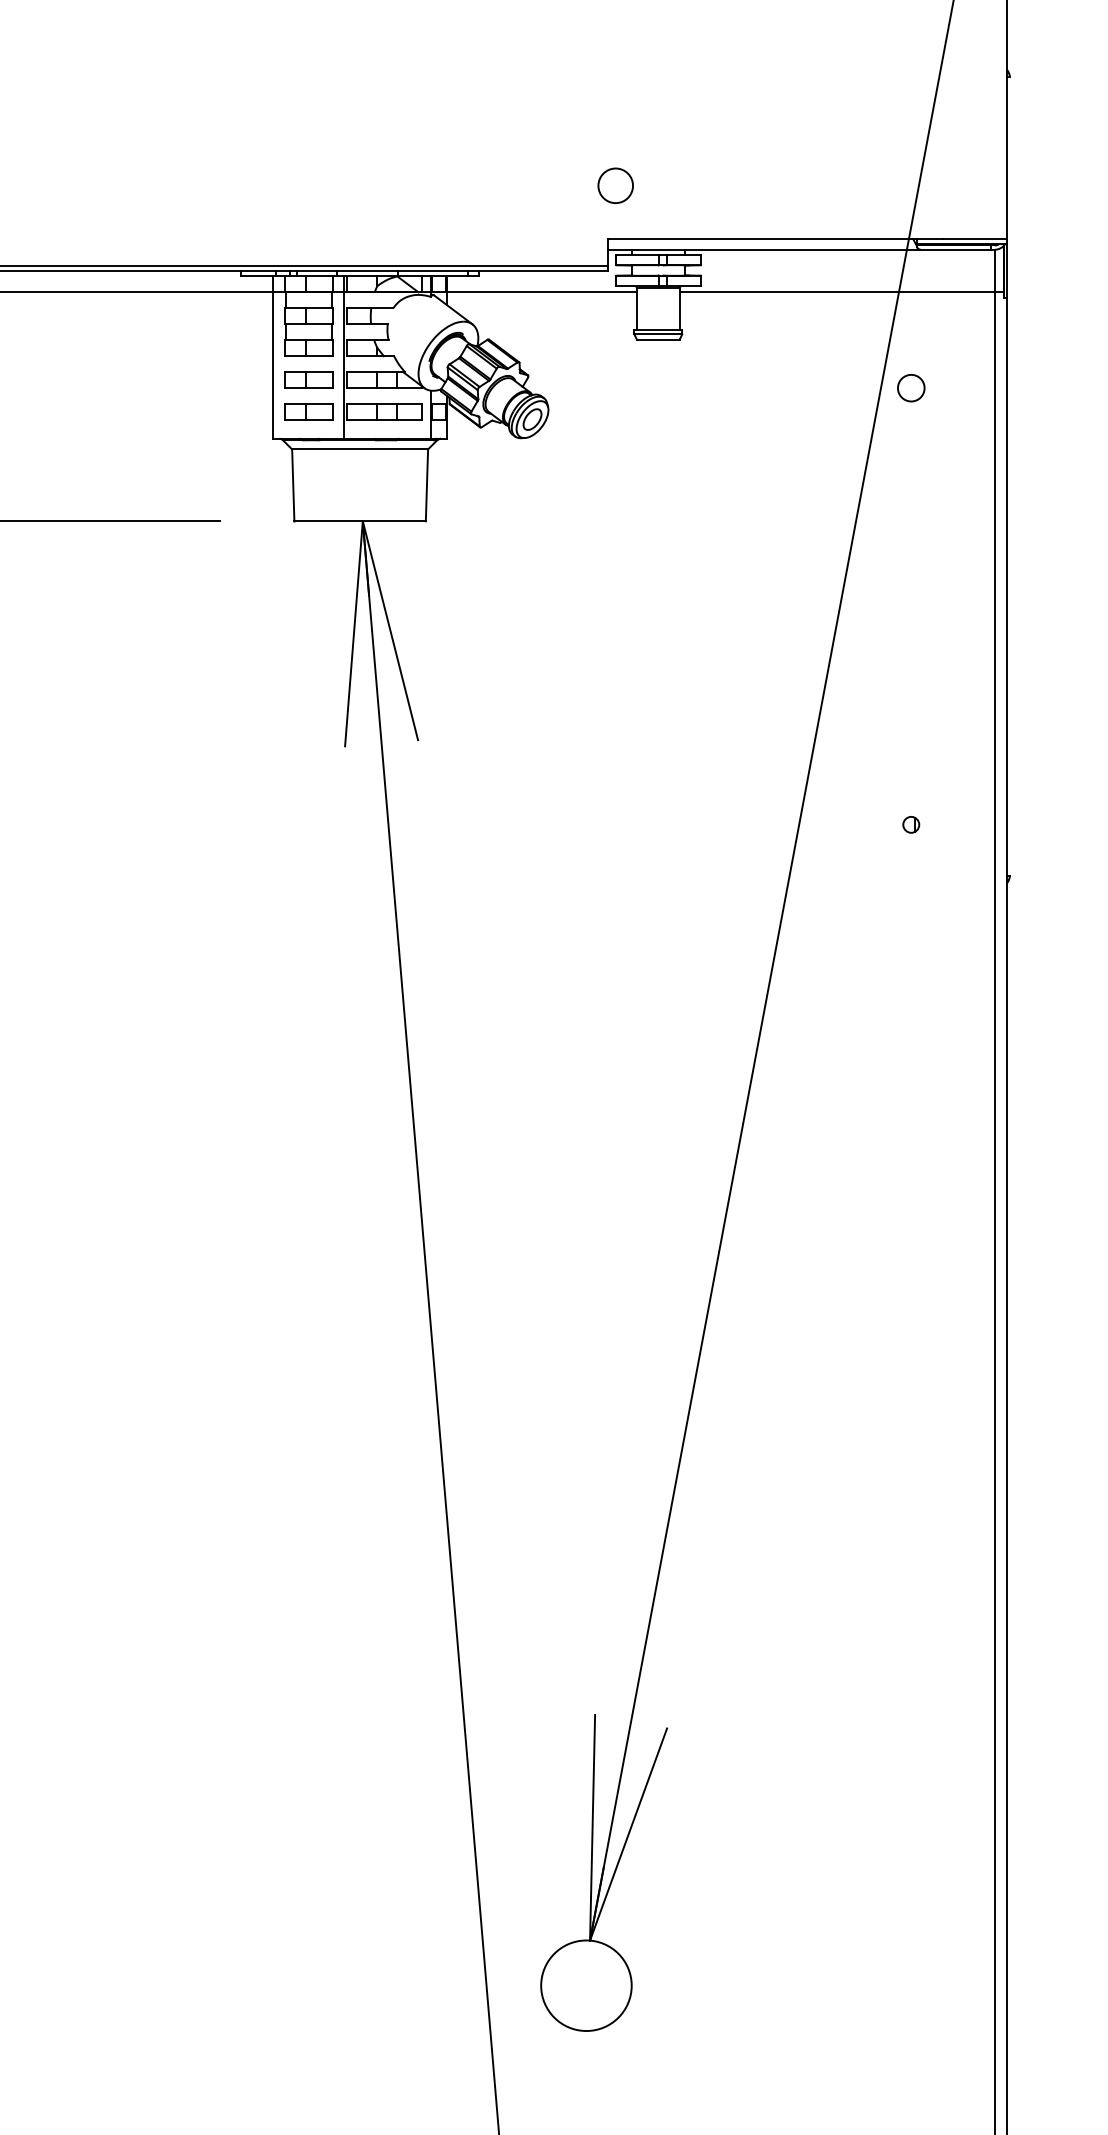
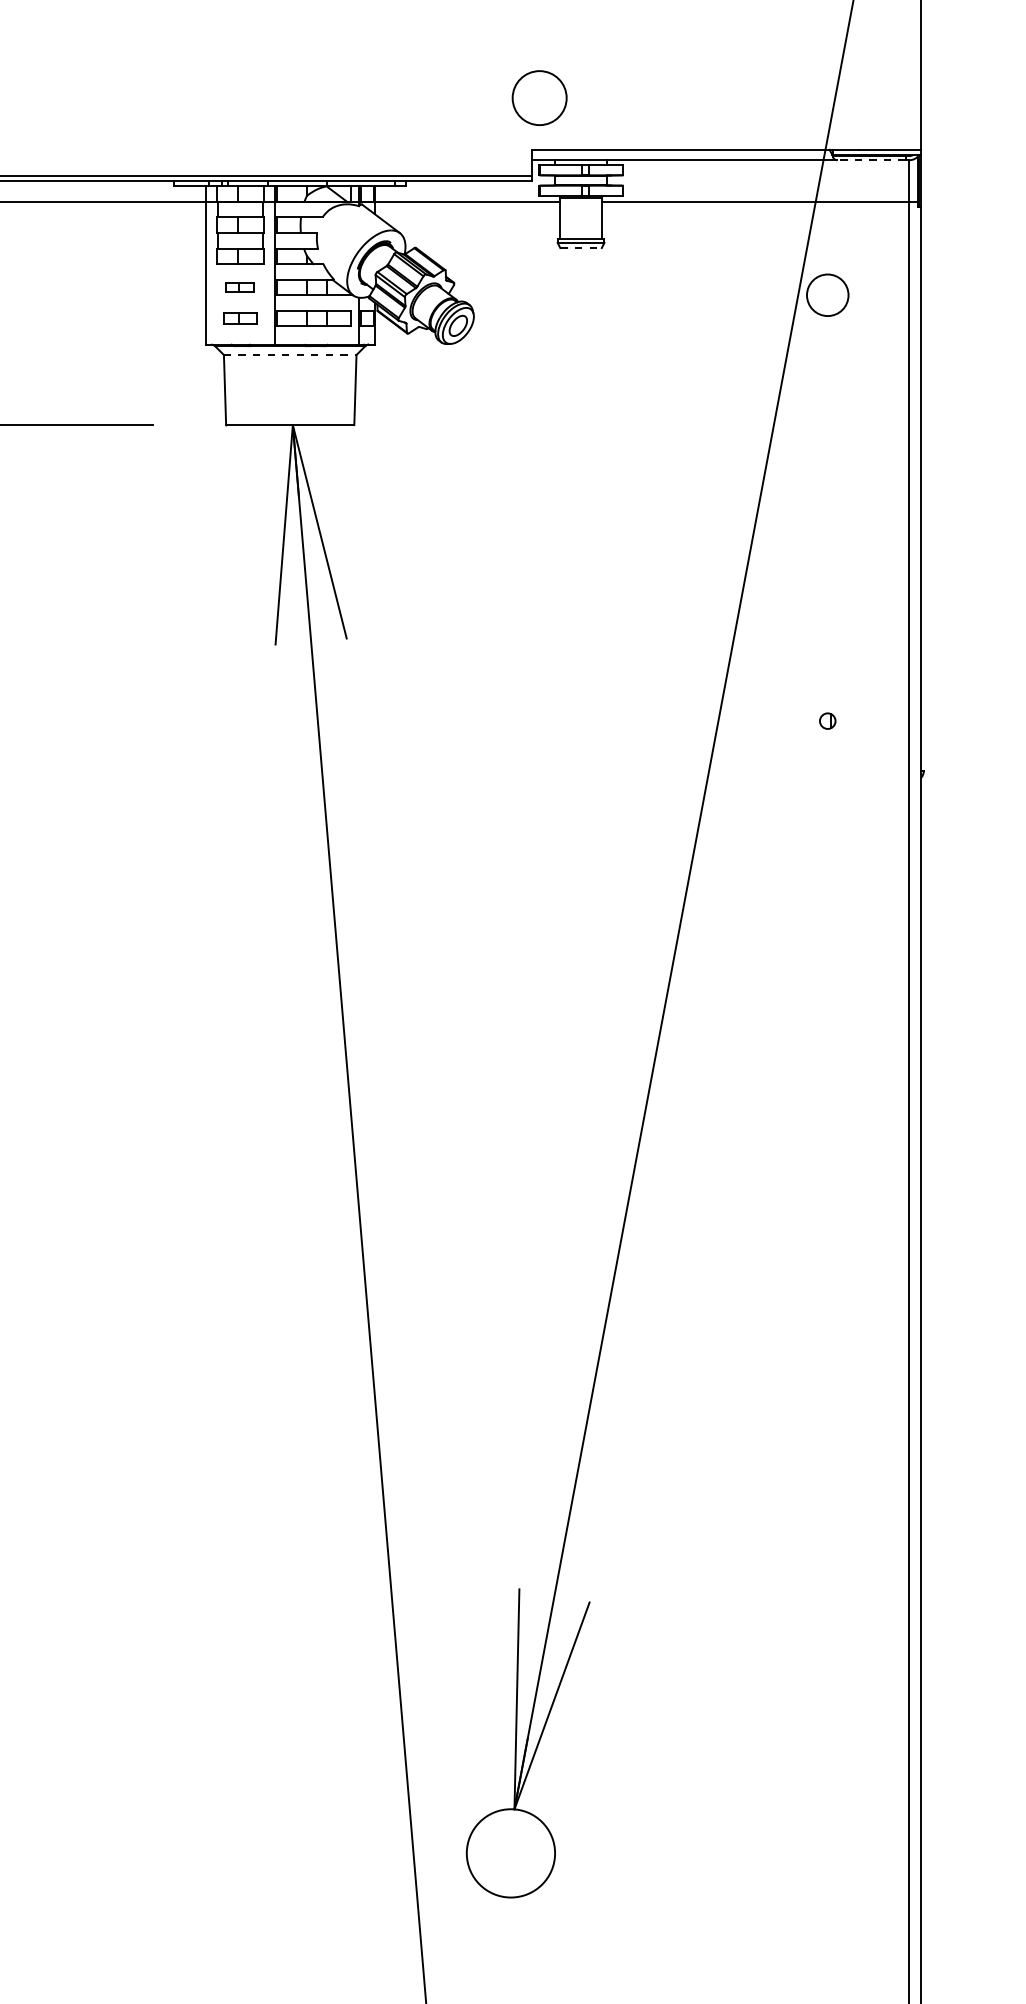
circle: (615, 185) -> (539, 97), size x1.6
line: (955, 249) -> (870, 160), solid -> dashed
line: (658, 339) -> (581, 247), solid -> dashed
part: (308, 379) -> (239, 286), size x0.6
circle: (910, 387) -> (827, 294), size x1.6
part: (308, 411) -> (239, 318), size x0.7
line: (360, 449) -> (290, 355), solid -> dashed

